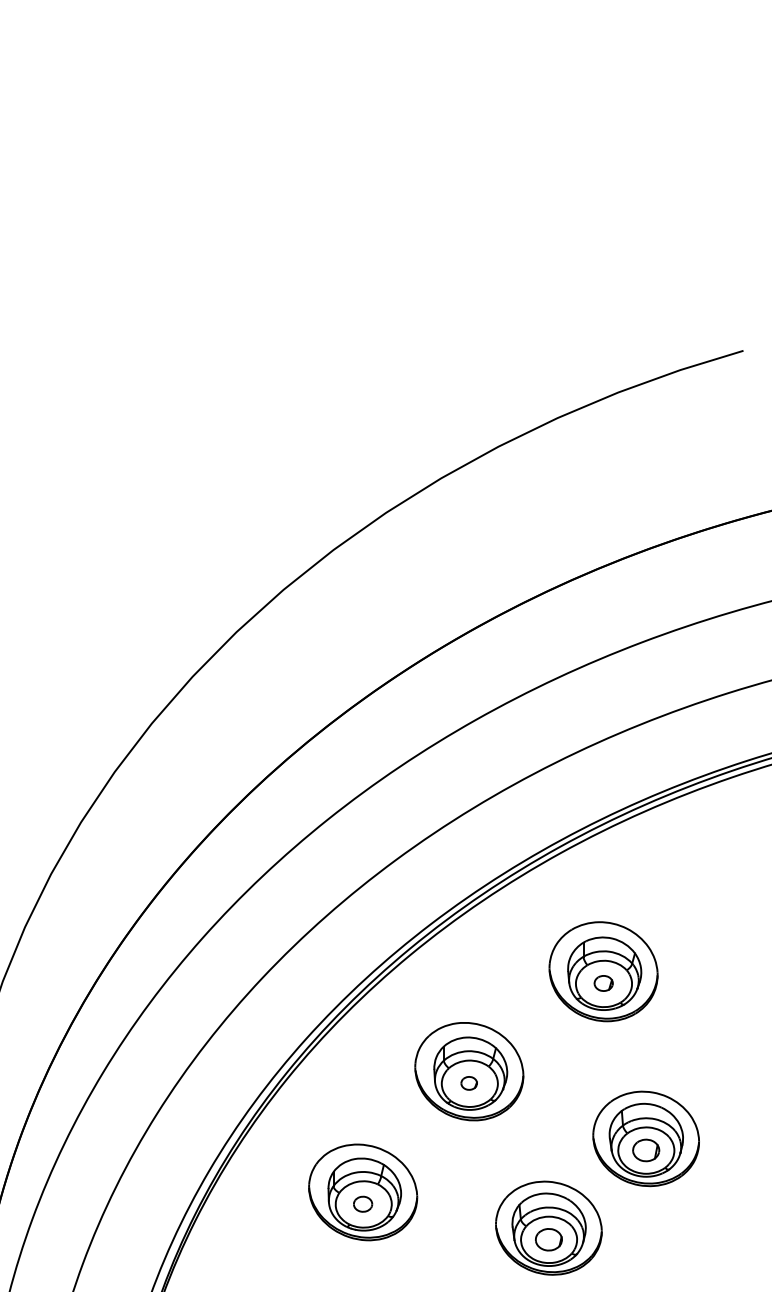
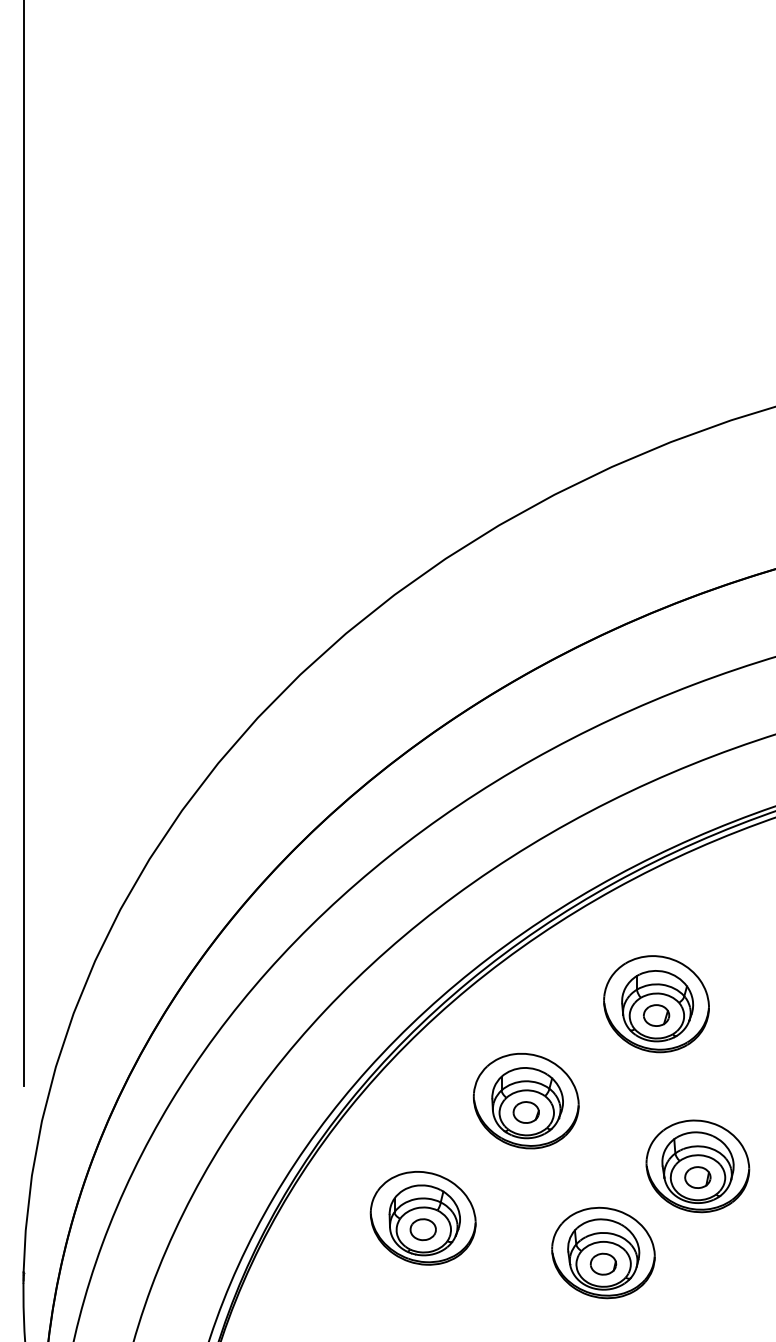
part: (603, 983) -> (656, 1015), size x1.43
part: (468, 1083) -> (525, 1112), size x1.67
part: (362, 1203) -> (422, 1229), size x1.43

